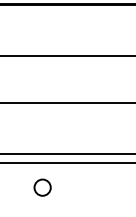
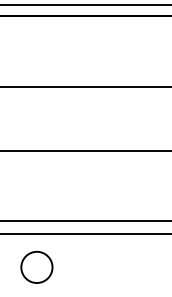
circle: (42, 187) -> (36, 267), size x1.4

